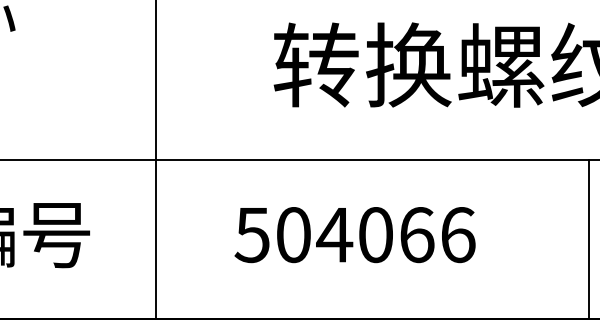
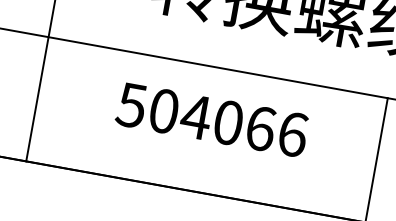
text: (354, 235) -> (211, 120), moved

